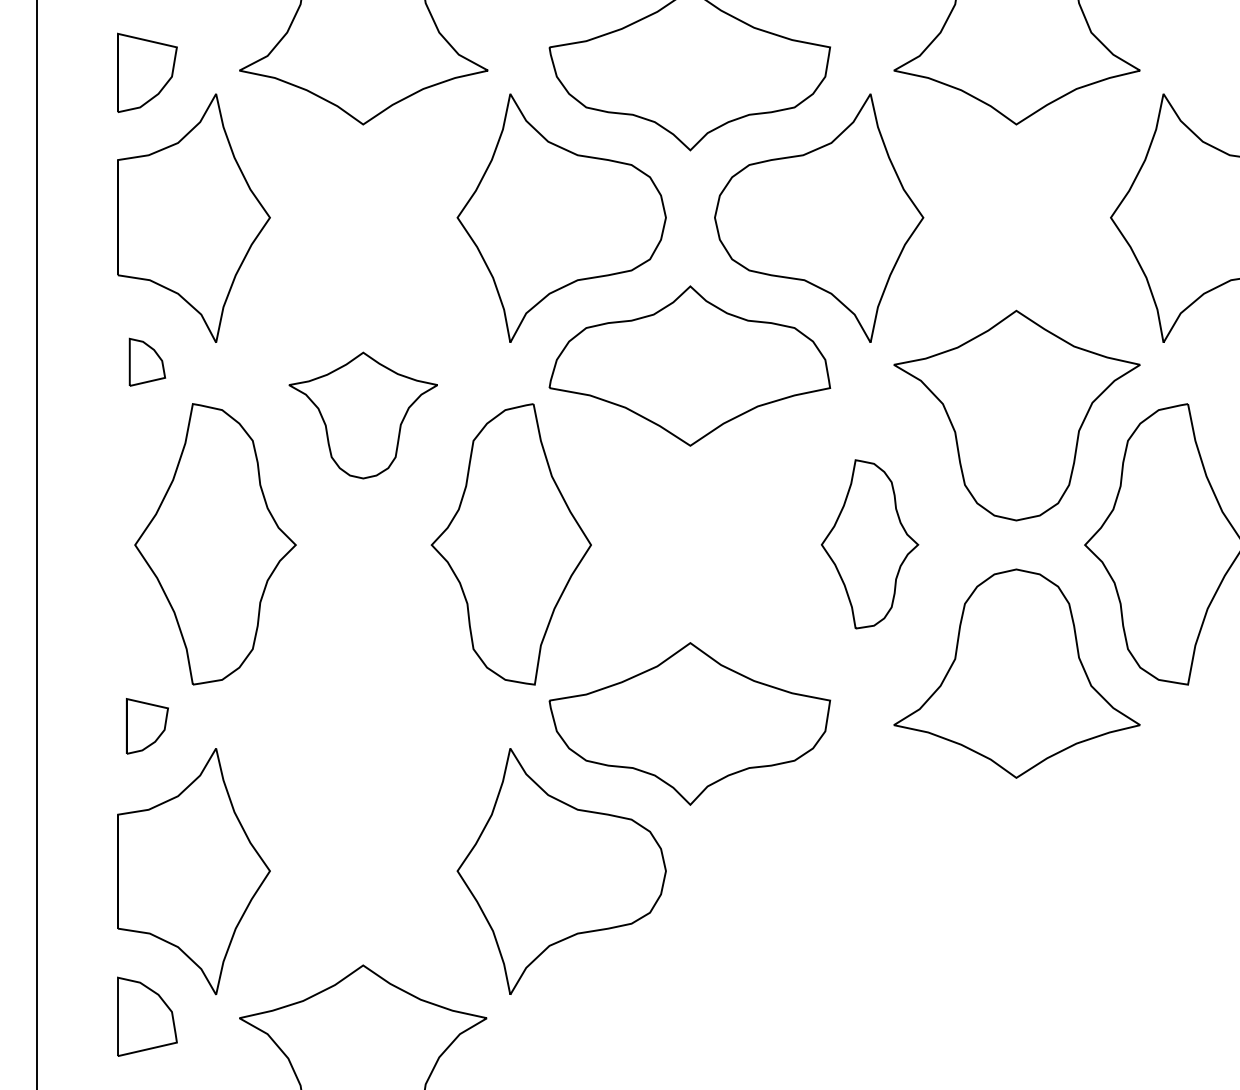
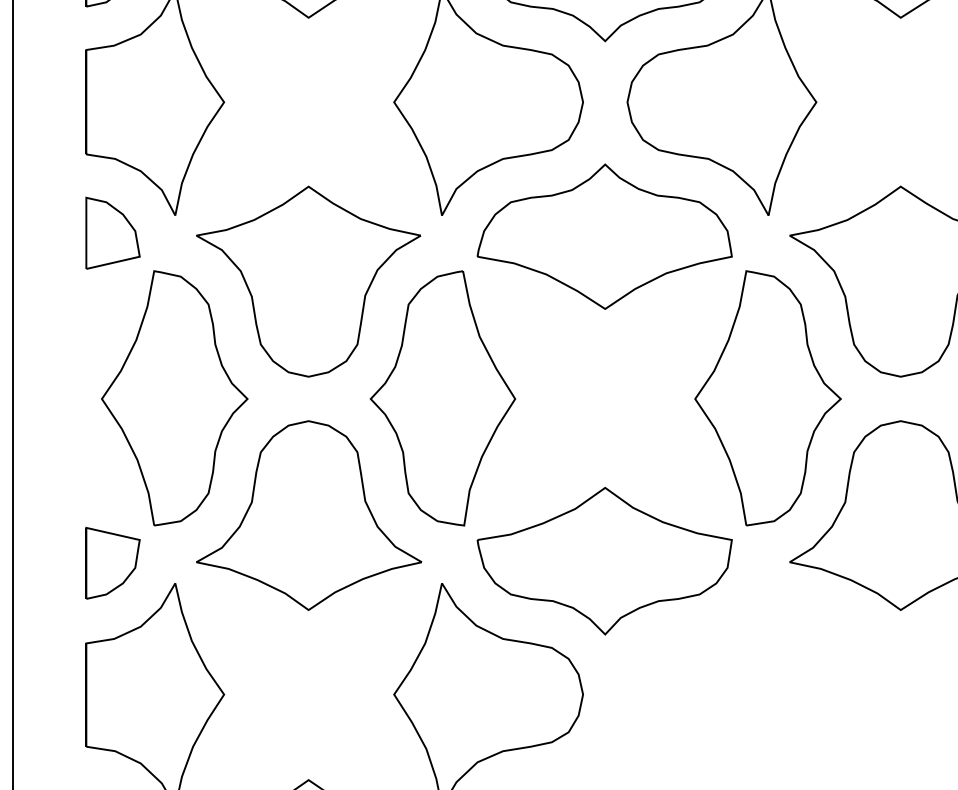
part: (147, 362) -> (113, 233), size x1.67
part: (363, 415) -> (308, 281), size x1.67
part: (869, 544) -> (767, 398), size x1.67
part: (363, 673) -> (308, 515), added
part: (147, 726) -> (113, 563), size x1.43

